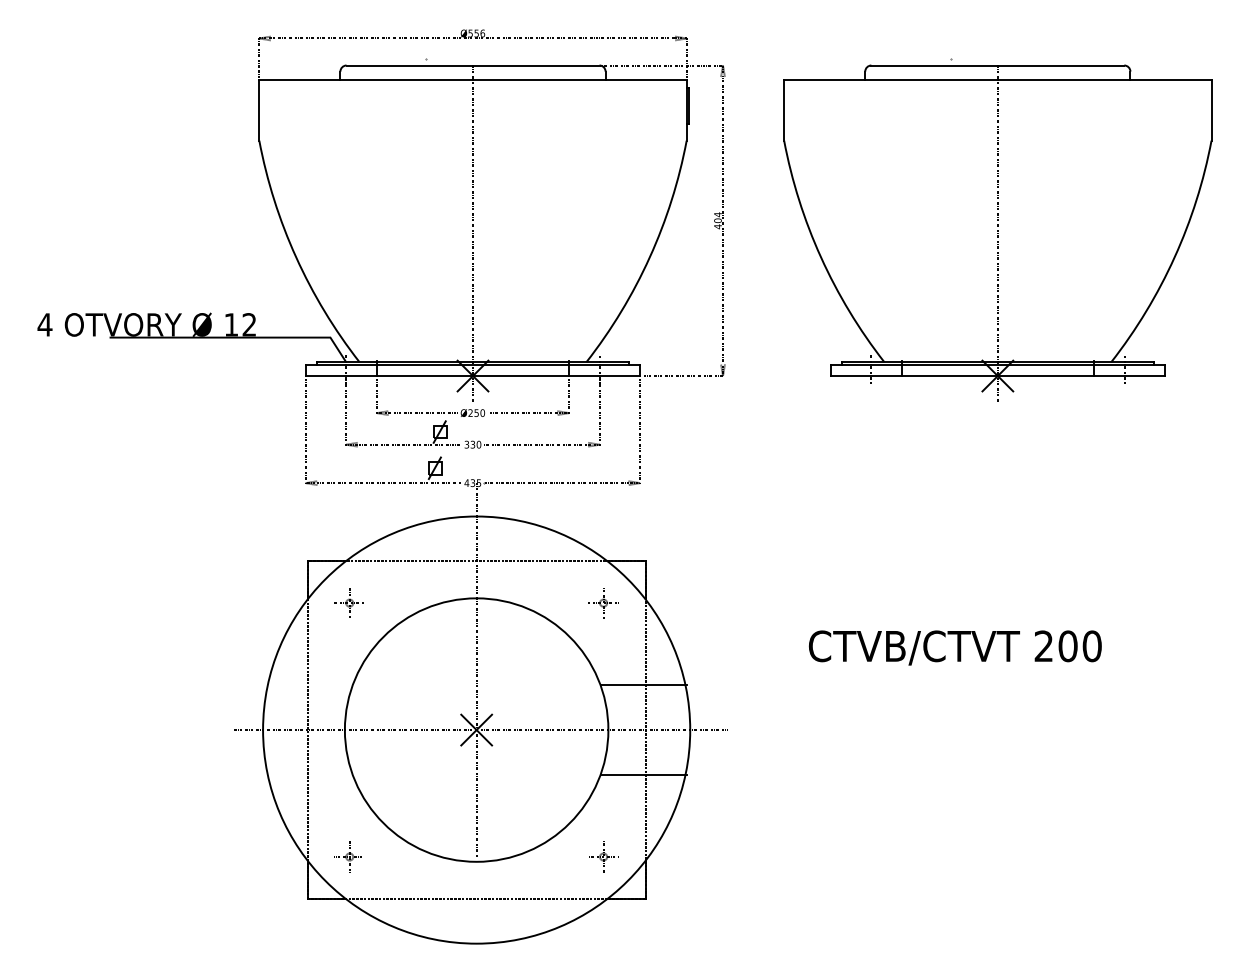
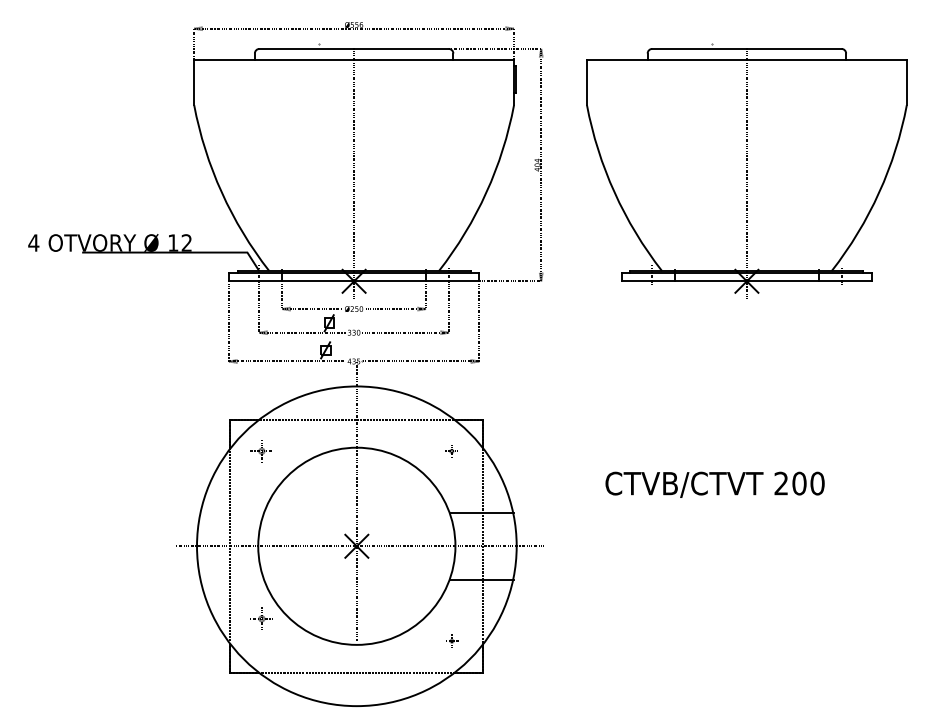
part: (603, 603) -> (451, 451), size x0.6
part: (347, 856) -> (260, 618), moved
part: (603, 856) -> (451, 640), size x0.6

